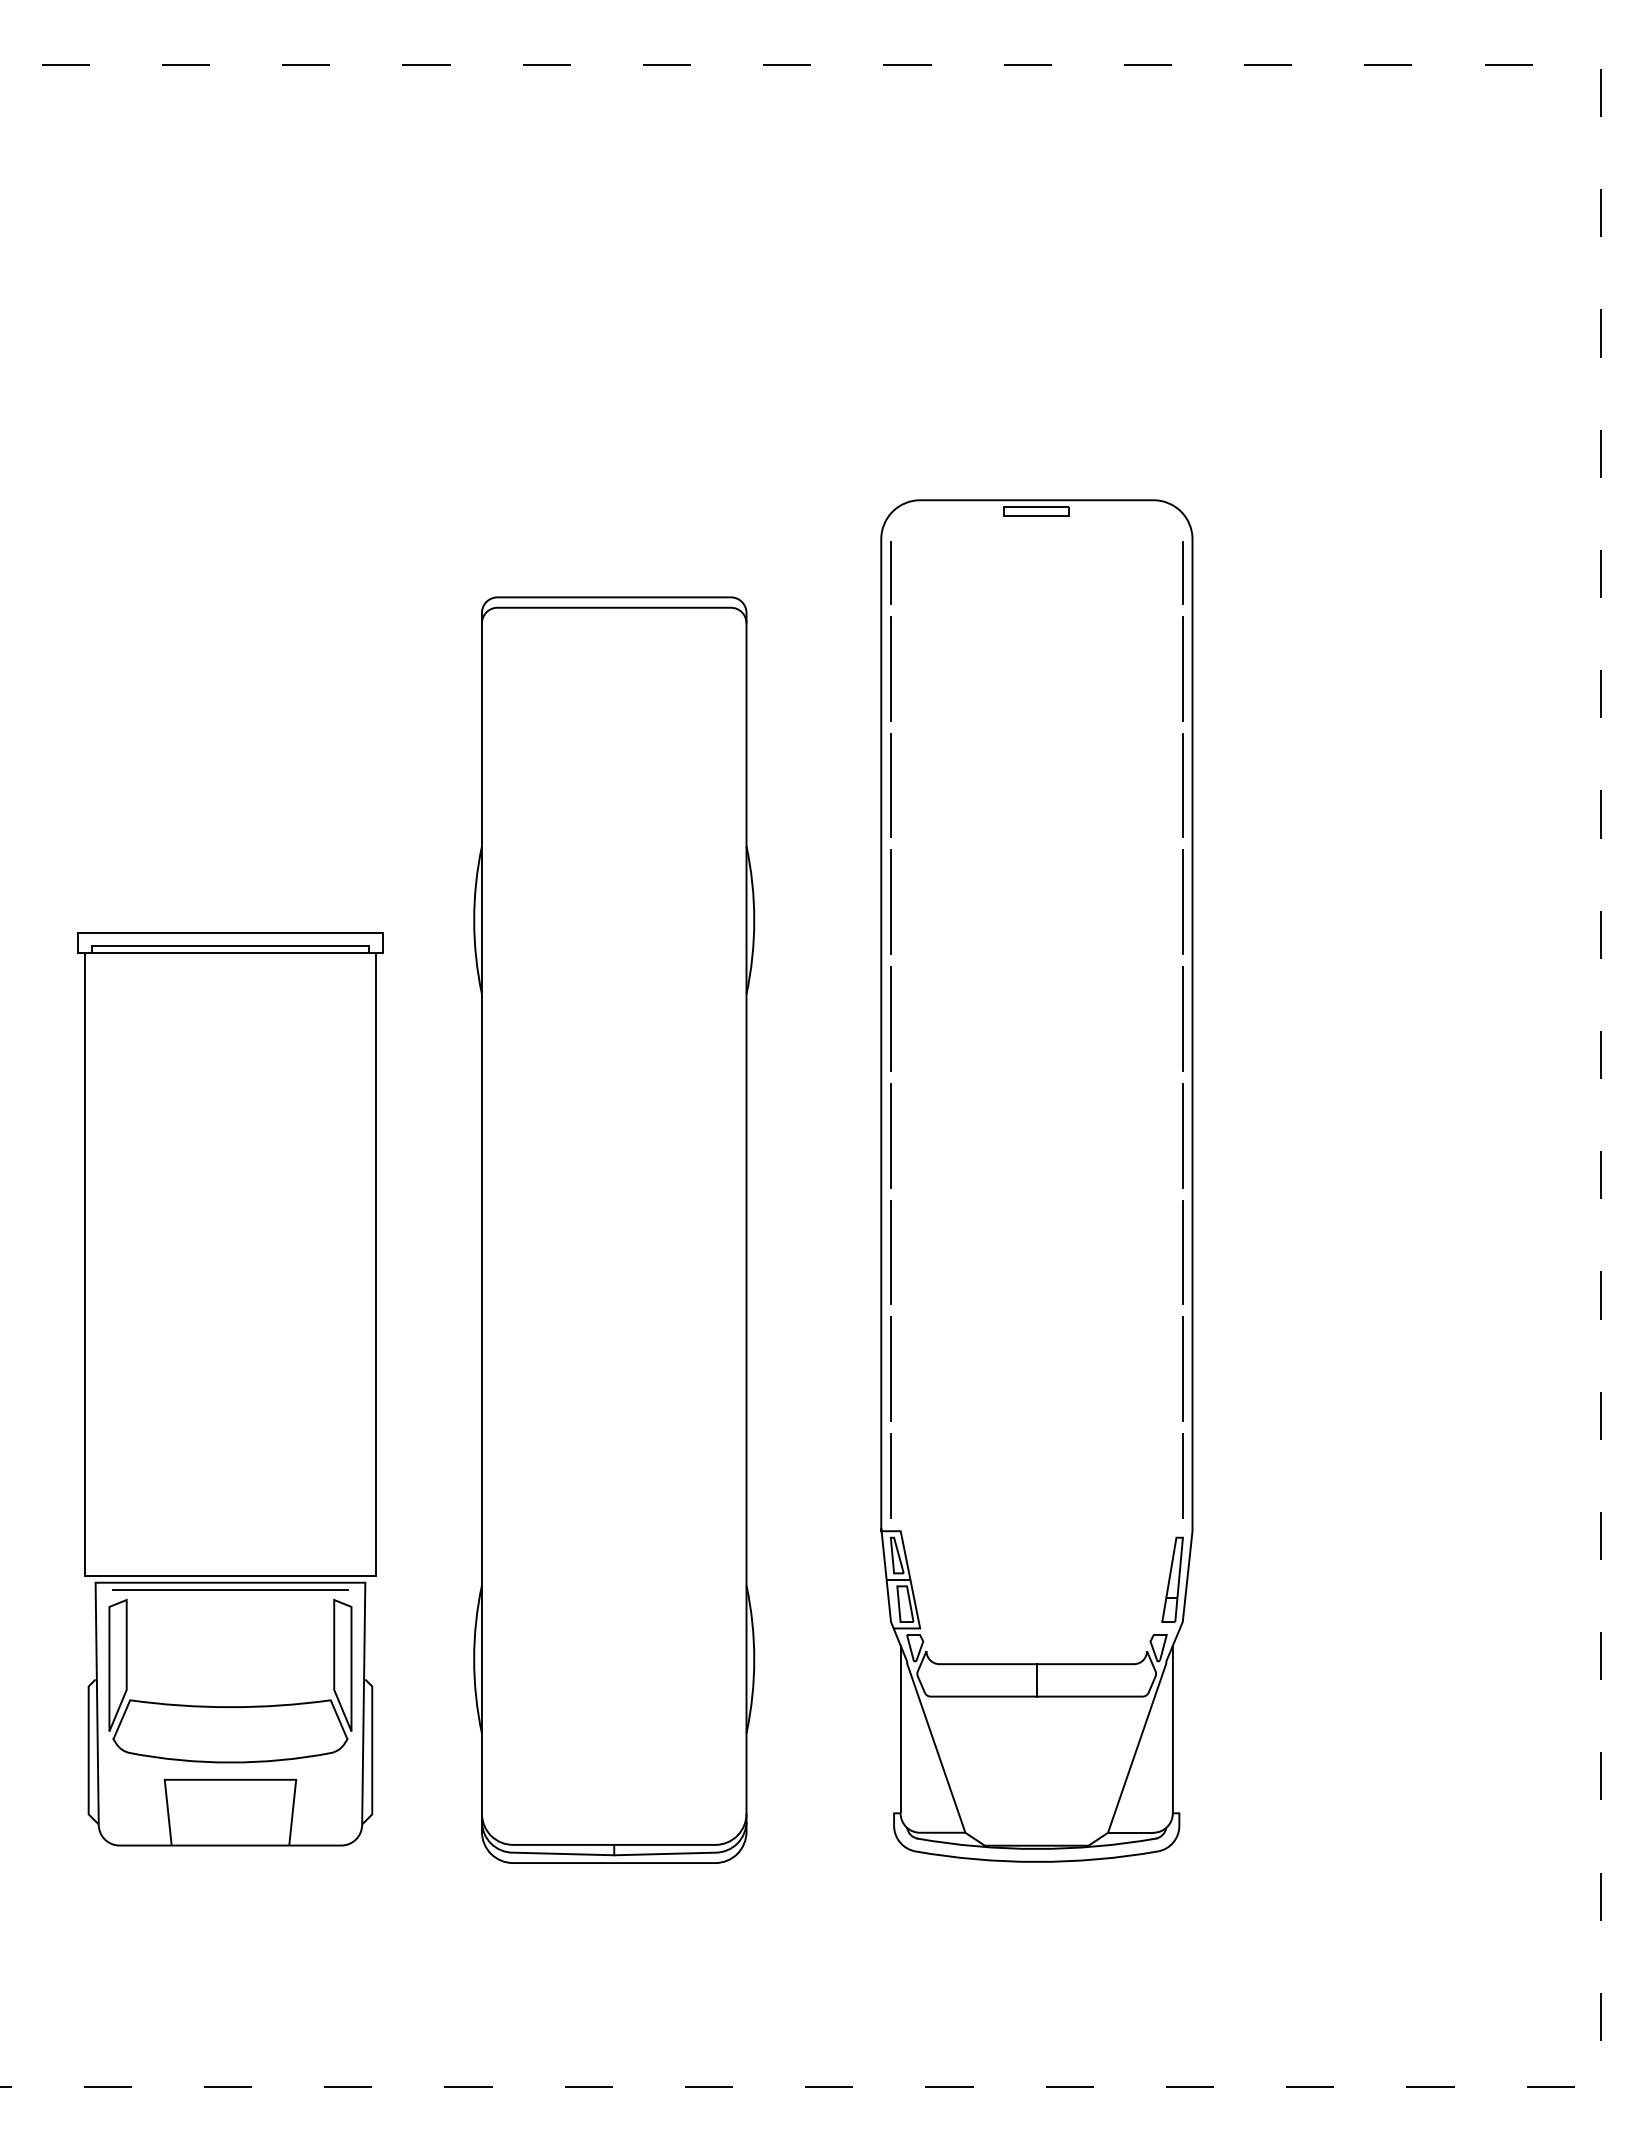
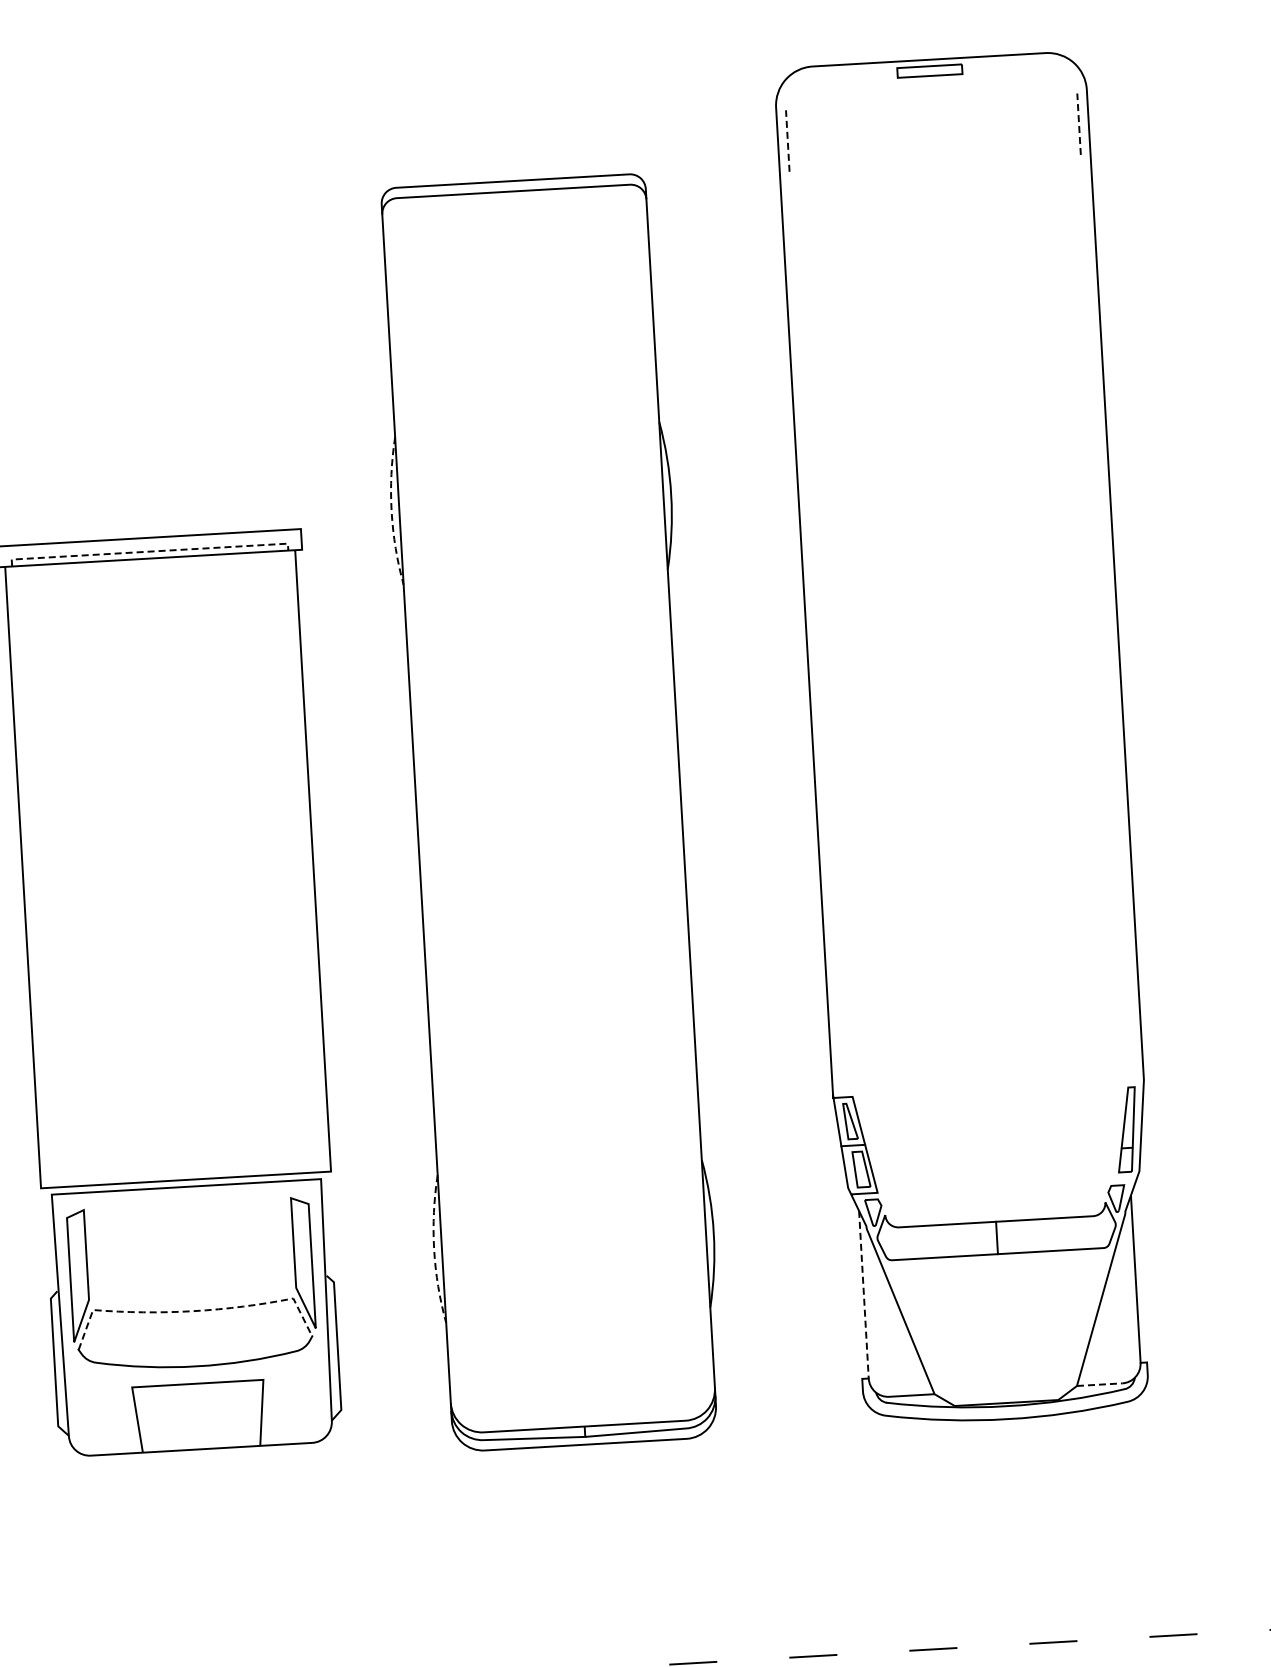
line: (891, 573) -> (788, 141), solid -> dashed
line: (1182, 573) -> (1078, 124), solid -> dashed
line: (890, 668) -> (792, 236), removed
line: (1182, 668) -> (1084, 219), removed
line: (891, 785) -> (800, 352), removed
line: (1182, 785) -> (1091, 336), removed
line: (891, 902) -> (807, 469), removed
line: (1182, 902) -> (1097, 452), removed
line: (474, 920) -> (391, 511), solid -> dashed
line: (230, 946) -> (149, 551), solid -> dashed
line: (891, 1018) -> (813, 585), removed
line: (1182, 1018) -> (1104, 568), removed
line: (891, 1135) -> (820, 702), removed
line: (1182, 1135) -> (1111, 685), removed
line: (891, 1252) -> (827, 819), removed
line: (1182, 1252) -> (1117, 802), removed
line: (891, 1368) -> (834, 934), removed
line: (1182, 1368) -> (1124, 918), removed
line: (890, 1475) -> (839, 1041), removed
line: (1182, 1475) -> (1130, 1025), removed
line: (230, 1589) -> (186, 1193), removed
arc: (474, 1659) -> (434, 1249), solid -> dashed
line: (230, 1707) -> (193, 1311), solid -> dashed
line: (900, 1729) -> (863, 1294), solid -> dashed
line: (1130, 1832) -> (1099, 1384), solid -> dashed

